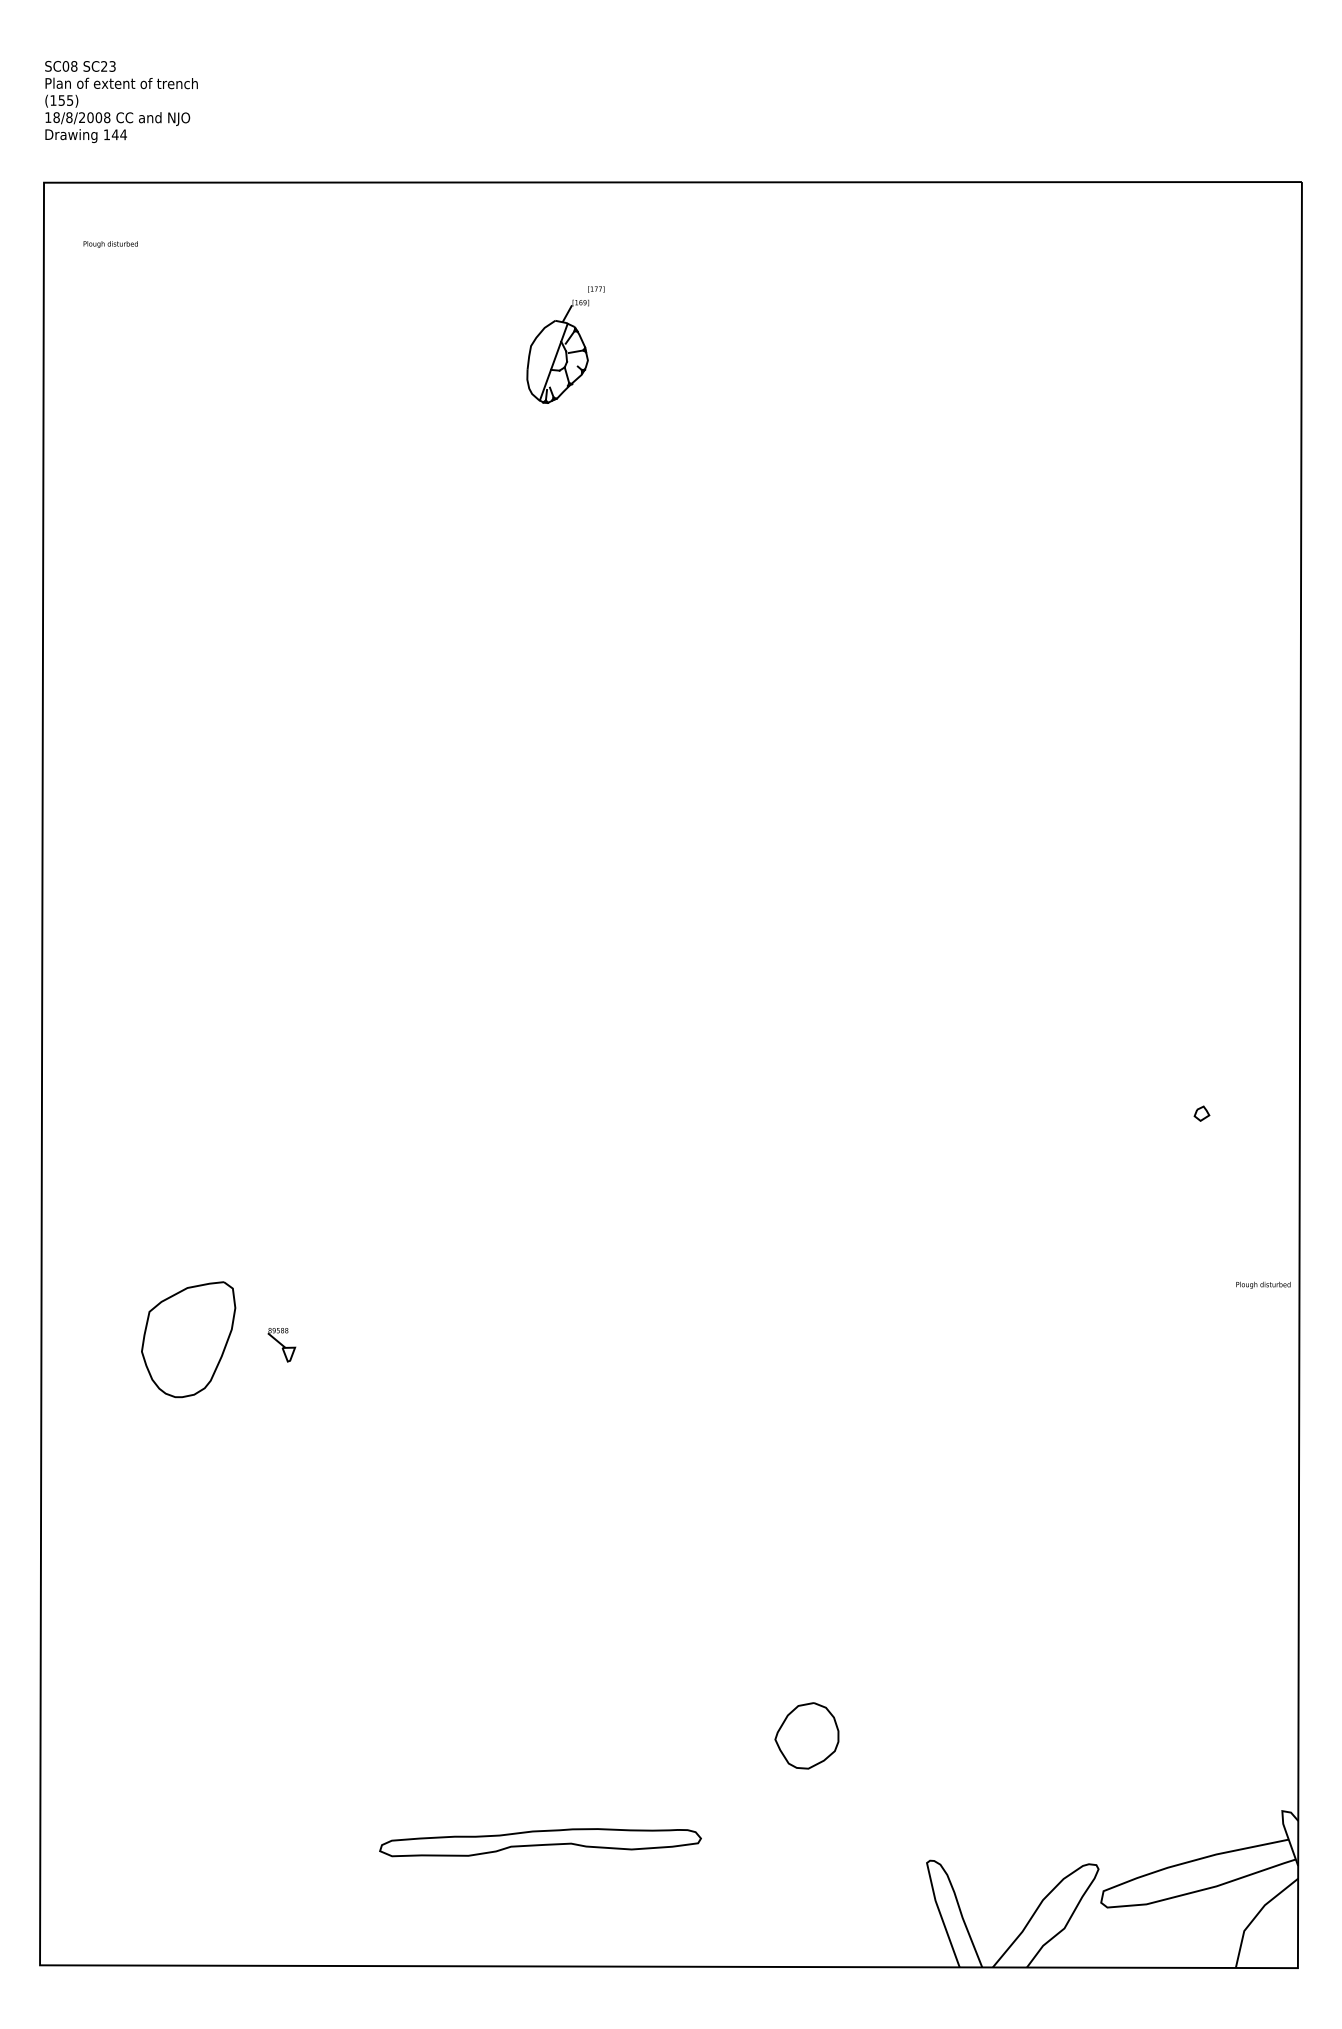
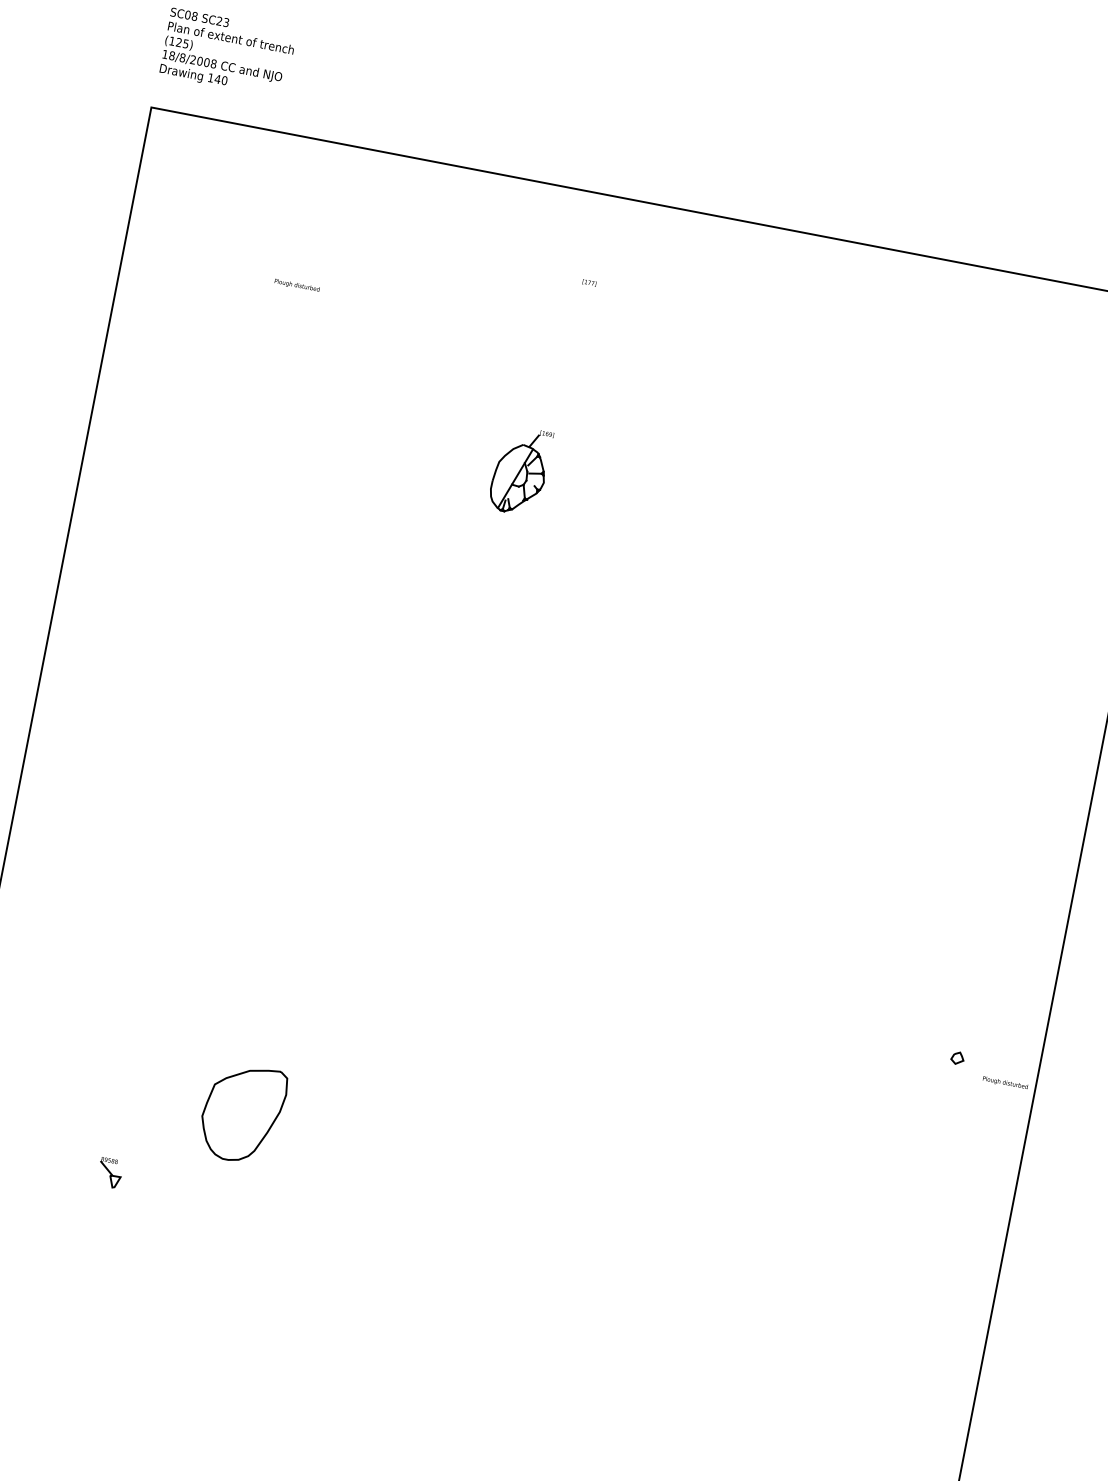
text: (61, 100) -> (178, 42), (155) -> (125)
text: (123, 134) -> (224, 80), 144 -> 140
text: (110, 244) -> (296, 285), moved
part: (557, 351) -> (520, 470), moved
text: (1263, 1284) -> (1005, 1082), moved
part: (188, 1339) -> (242, 1113), moved
part: (281, 1345) -> (109, 1173), moved

